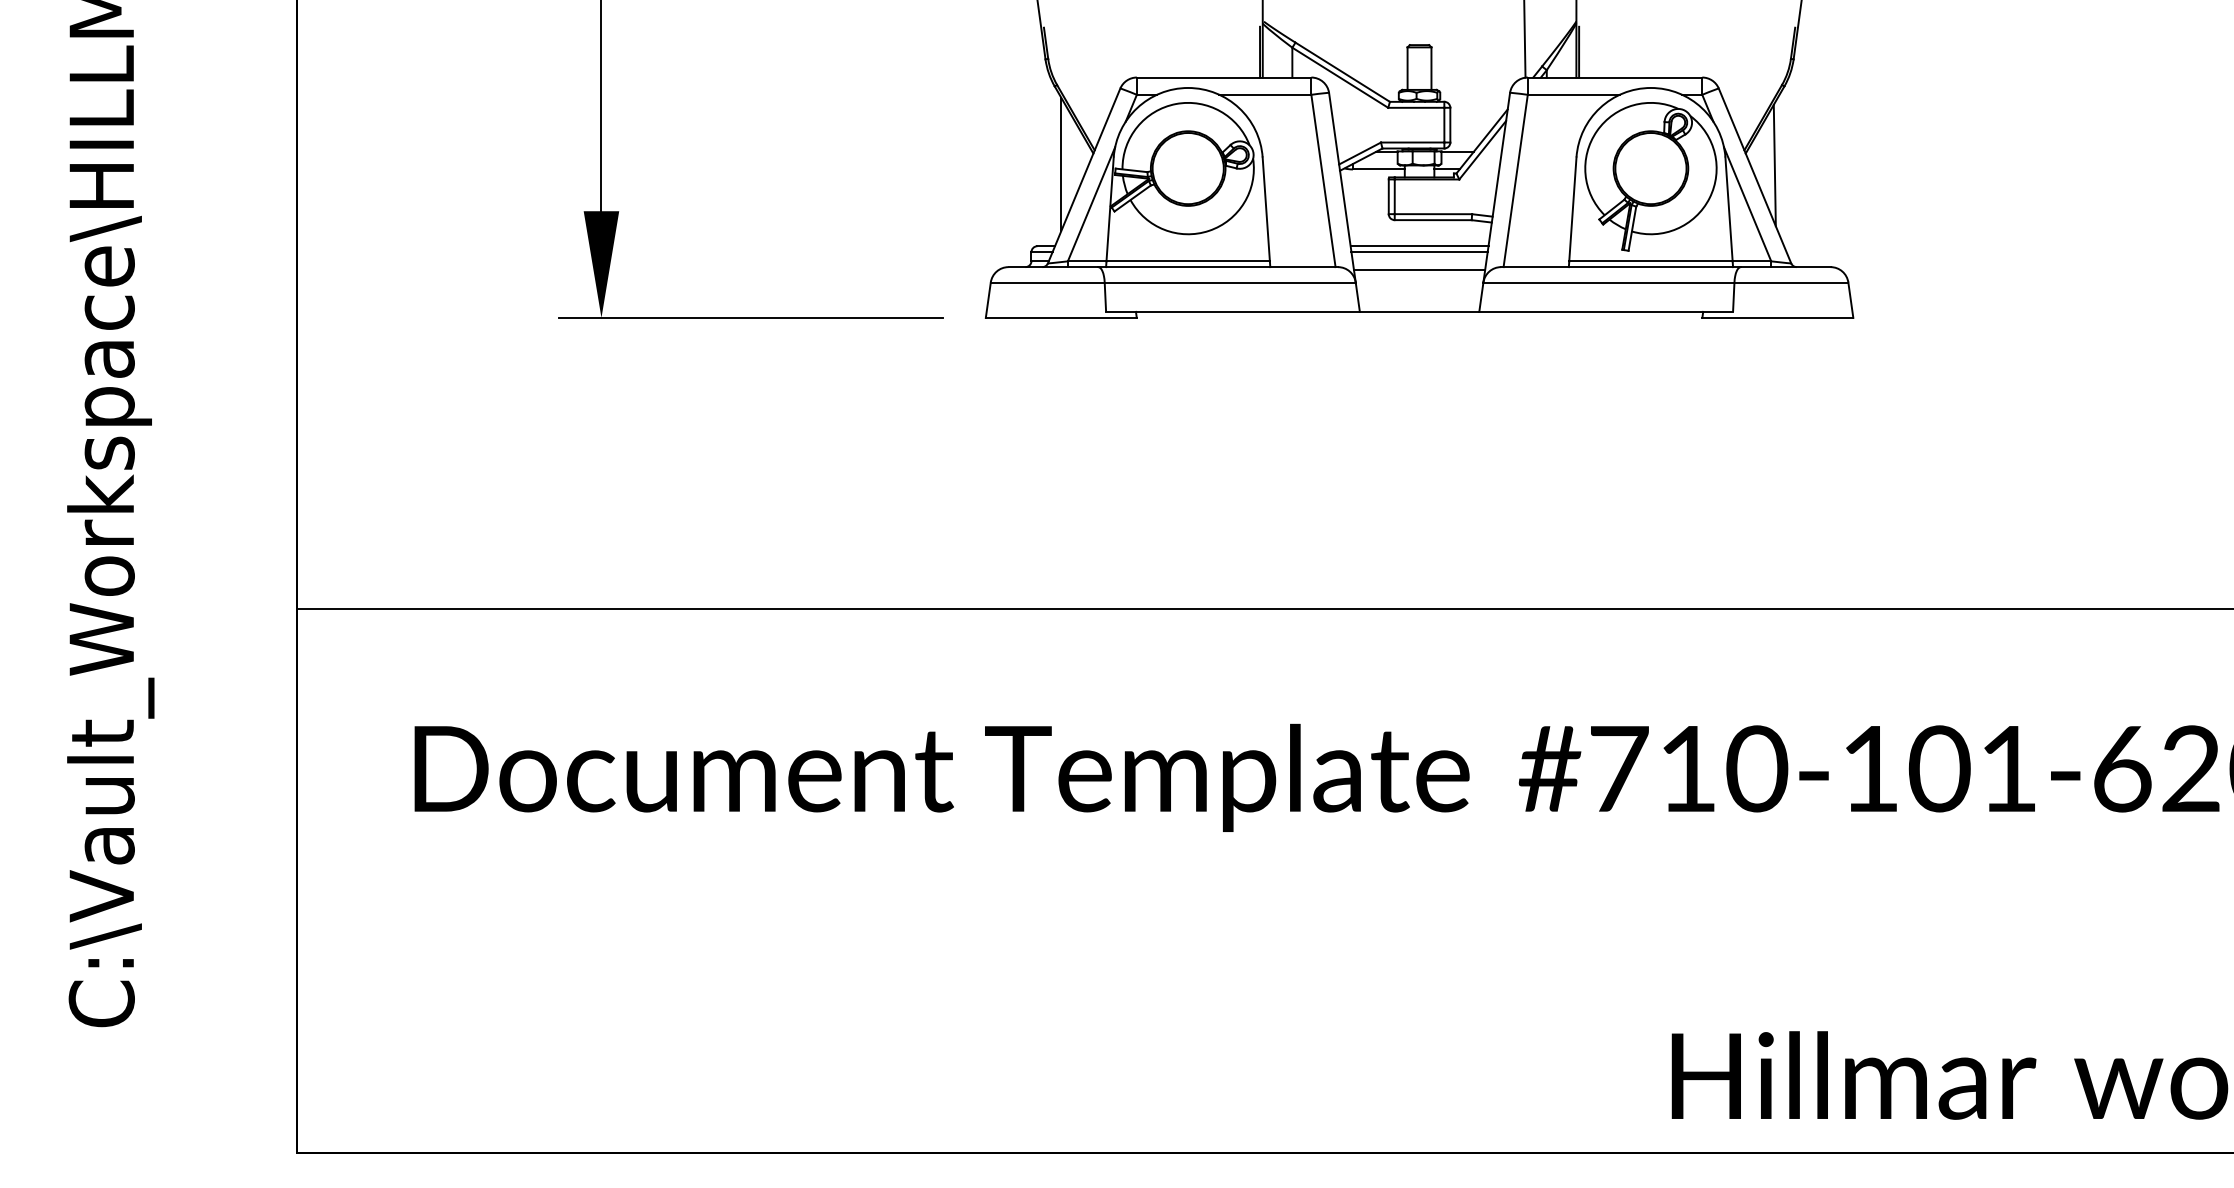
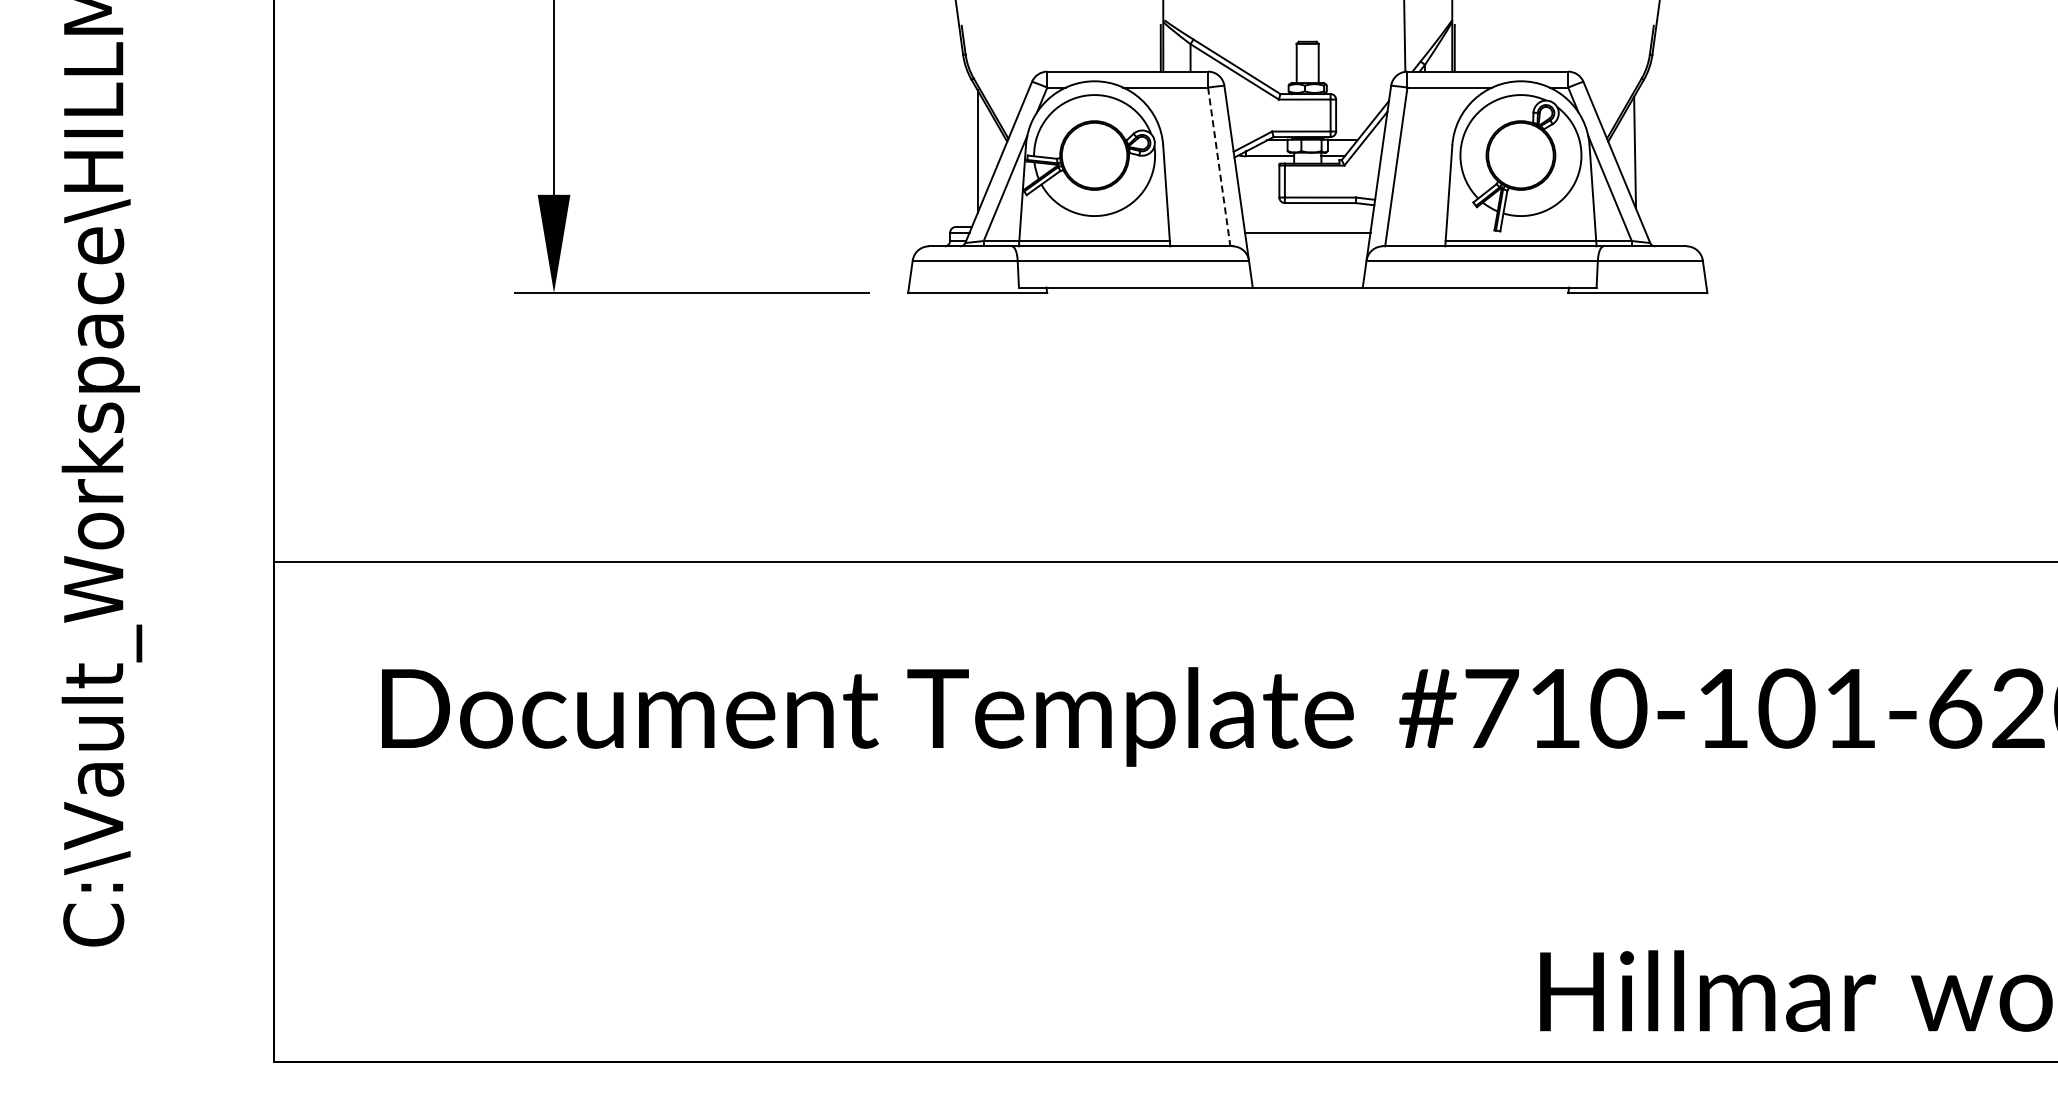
line: (1323, 181) -> (1219, 167), solid -> dashed
line: (1419, 246) -> (1307, 227), removed
line: (1419, 269) -> (1307, 248), removed

